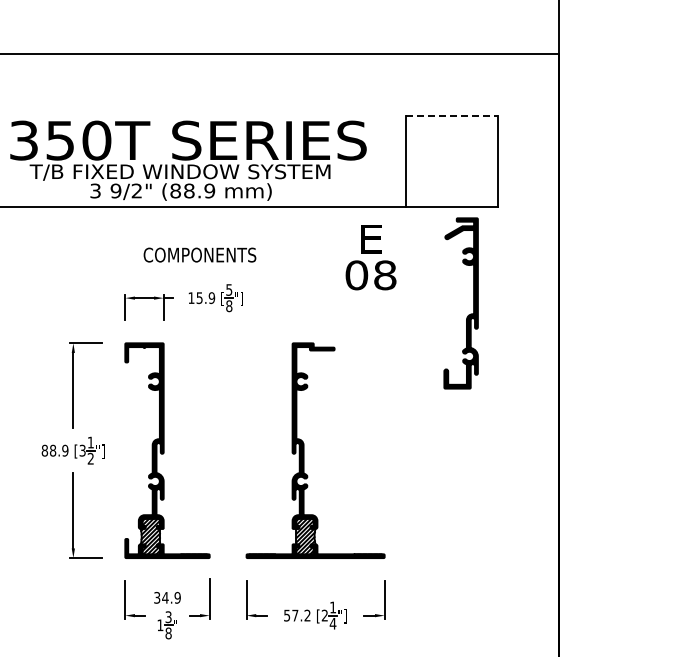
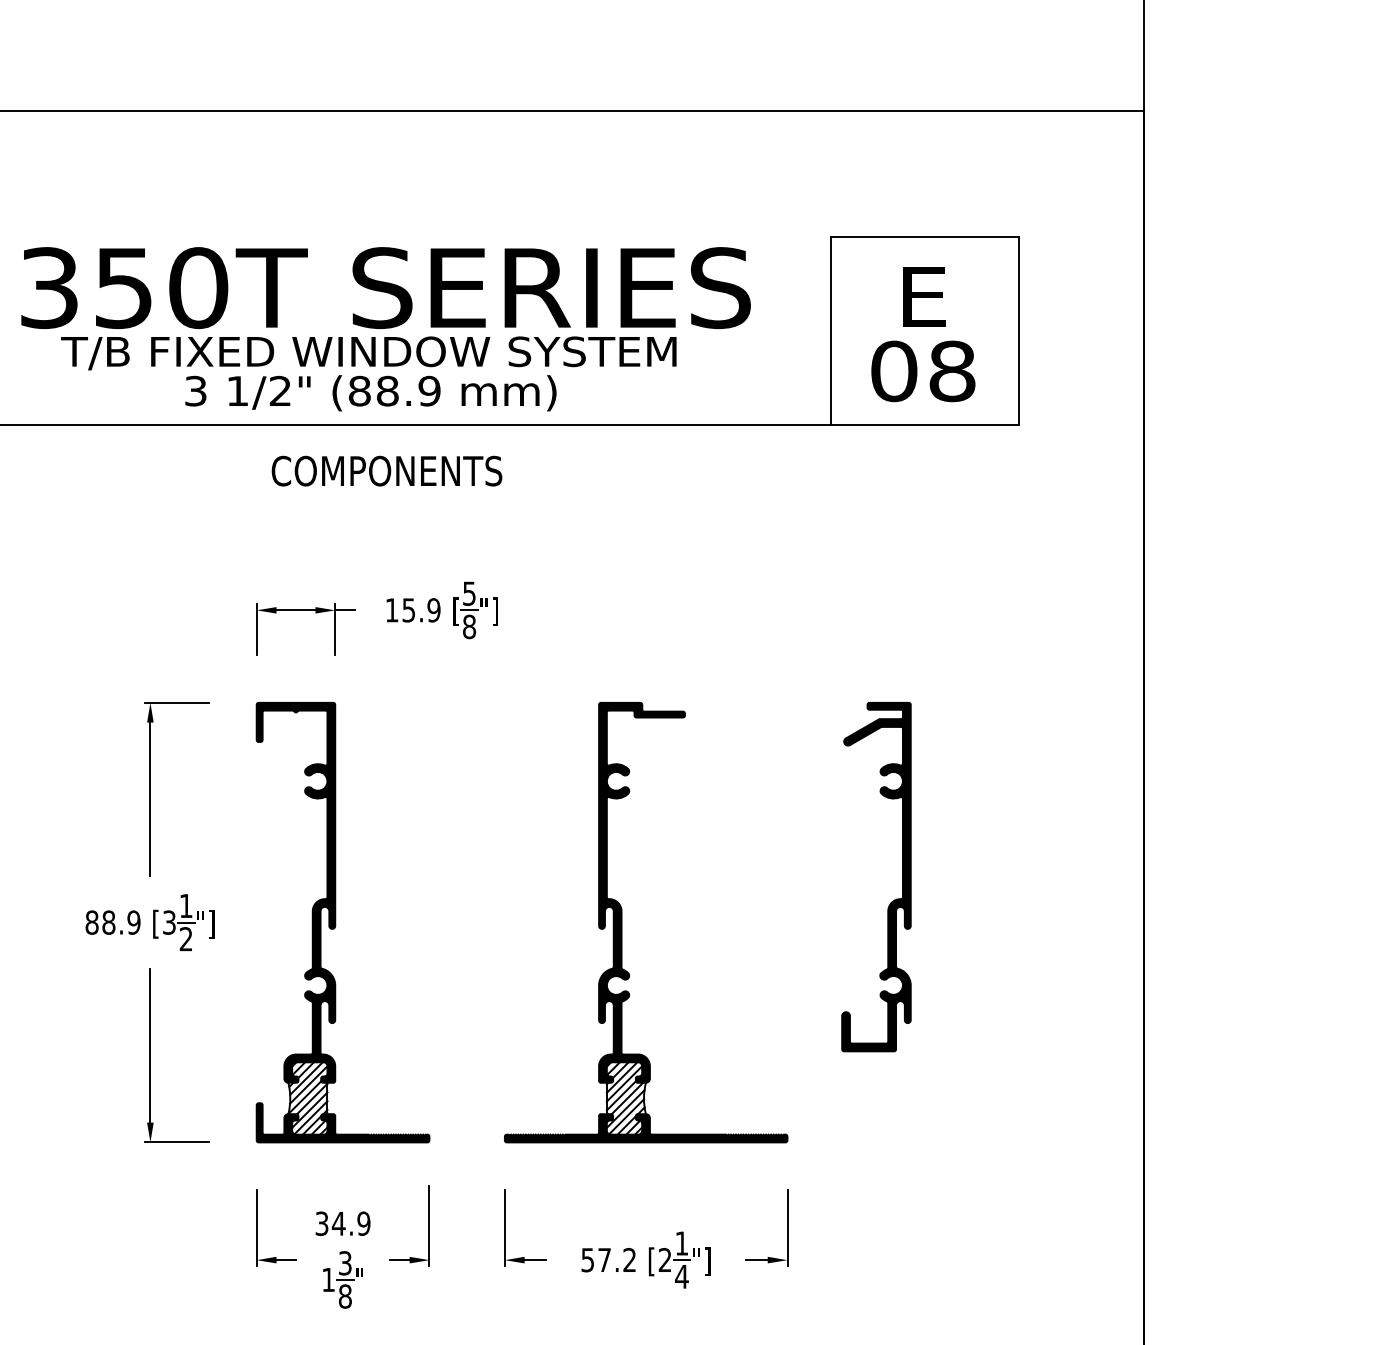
line: (451, 115) -> (924, 236), dashed -> solid
text: (115, 190) -> (236, 390), 9/2" -> 1/2"
text: (199, 254) -> (386, 469), moved
text: (370, 257) -> (922, 334), moved
part: (473, 303) -> (901, 877), moved

